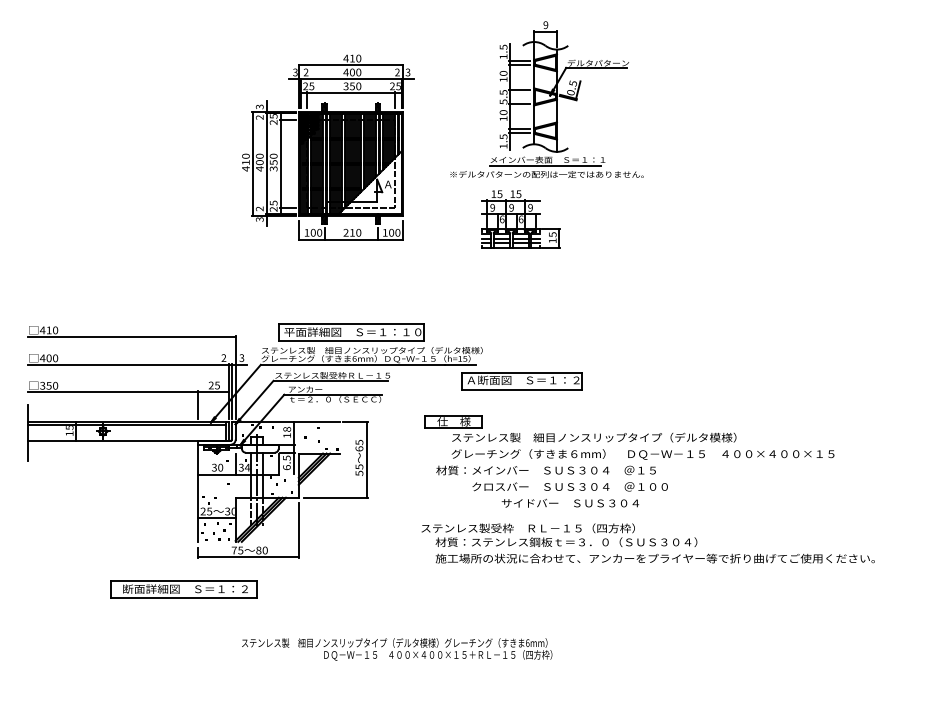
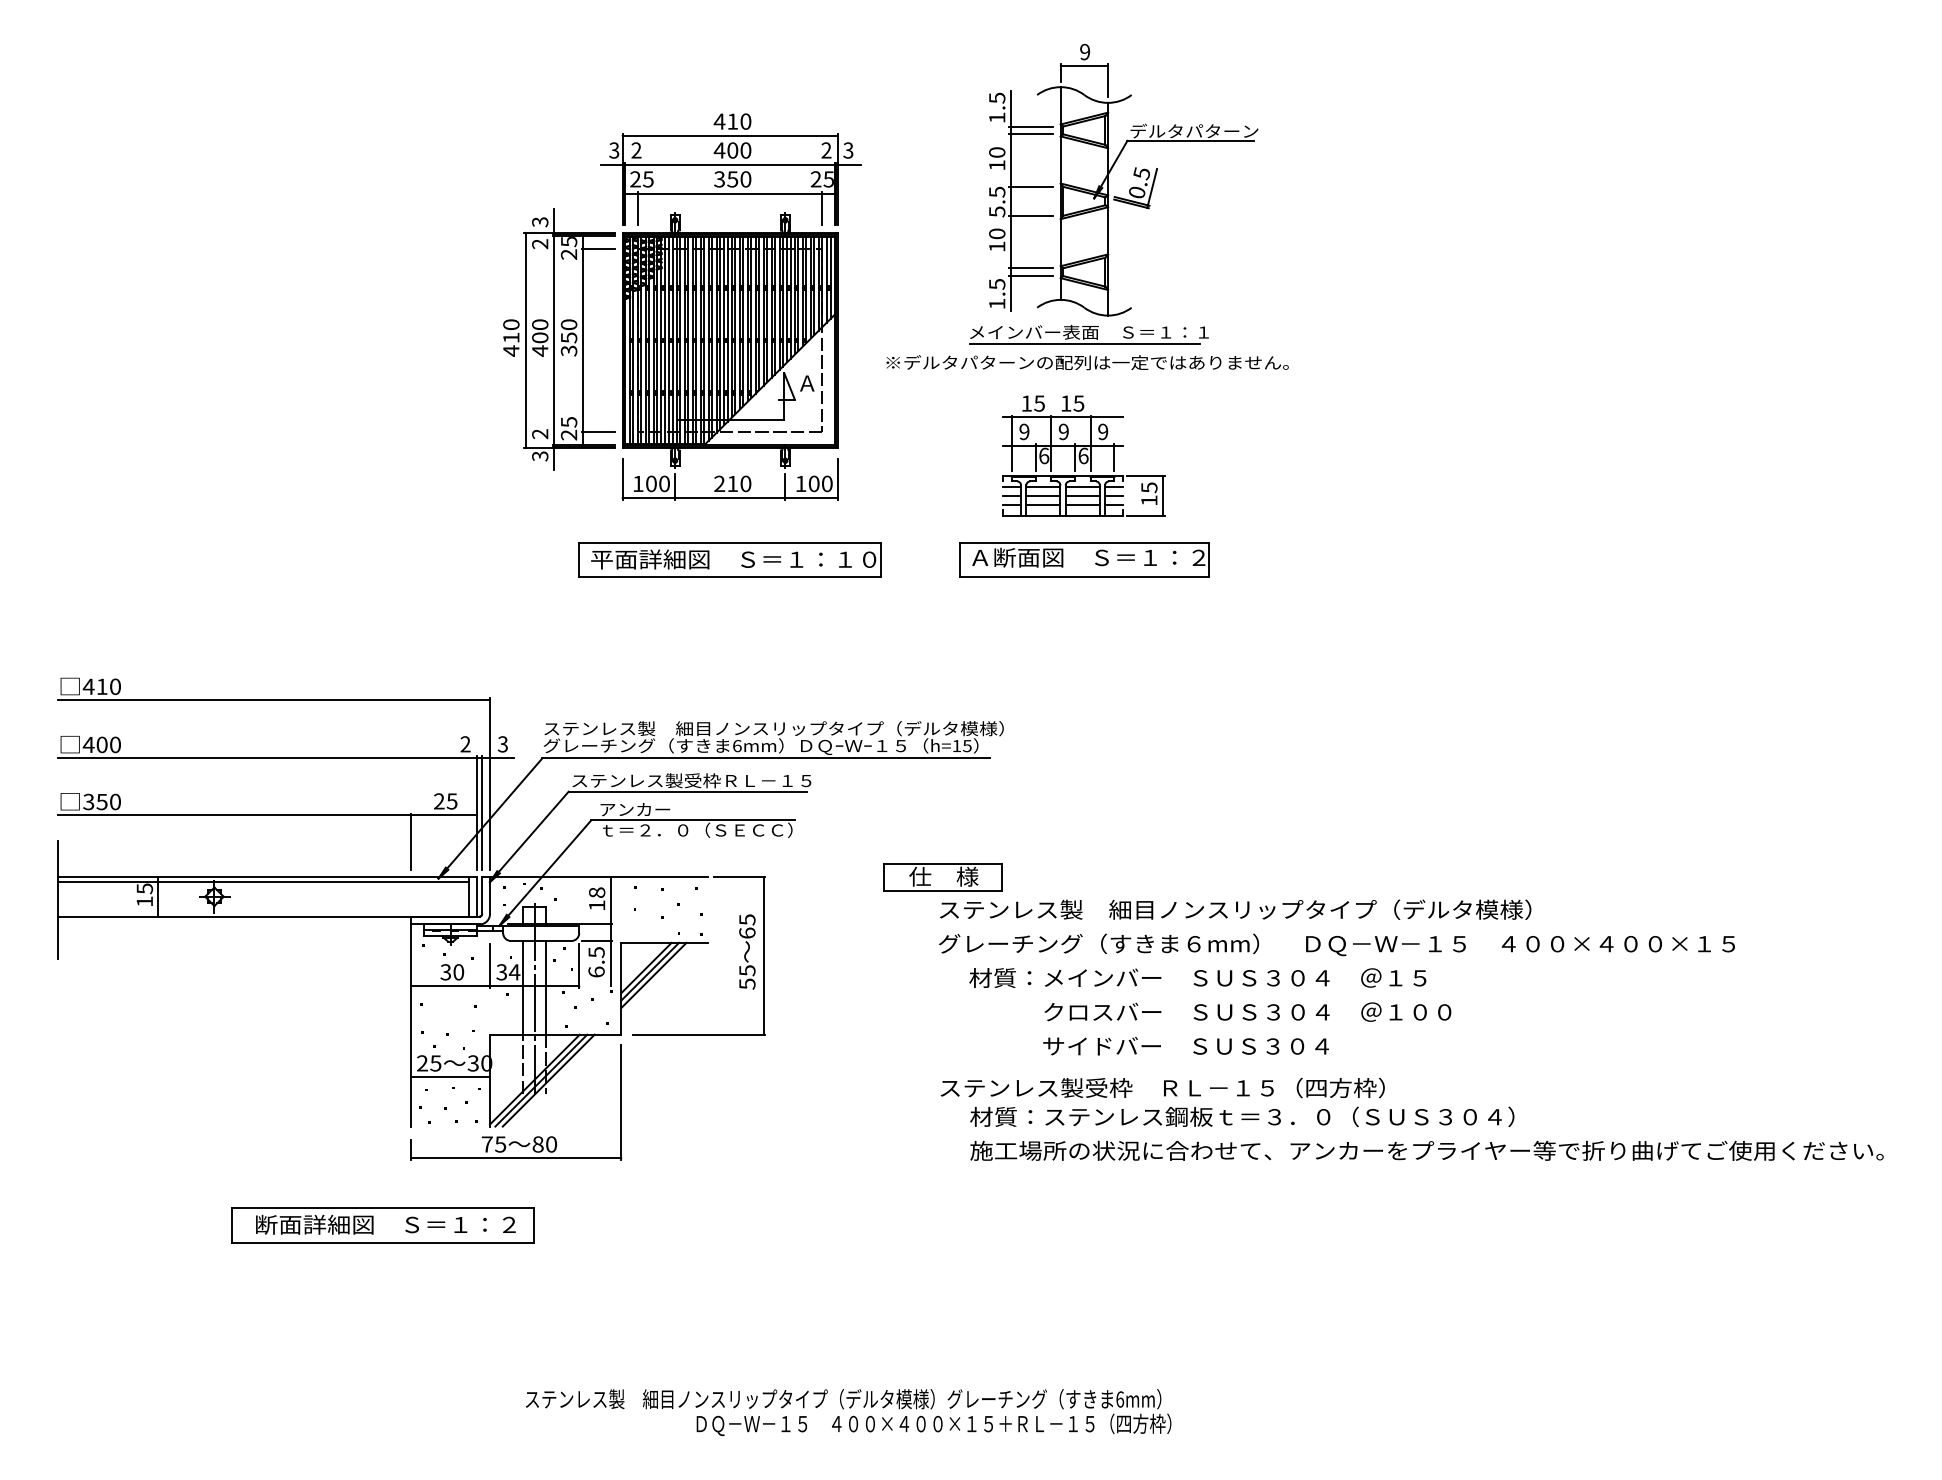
part: (546, 99) -> (1086, 206), moved
part: (351, 332) -> (730, 560), moved
part: (521, 381) -> (1084, 560), moved
text: (551, 478) -> (1209, 994), moved
text: (647, 543) -> (1410, 1119), moved
text: (397, 649) -> (849, 1412), moved

